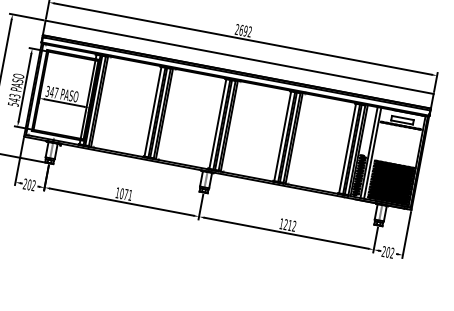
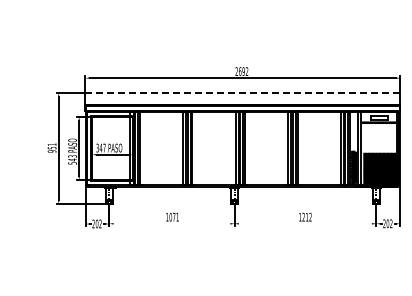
line: (239, 56) -> (242, 92), solid -> dashed
line: (121, 201) -> (171, 223), removed
line: (285, 232) -> (304, 223), removed

